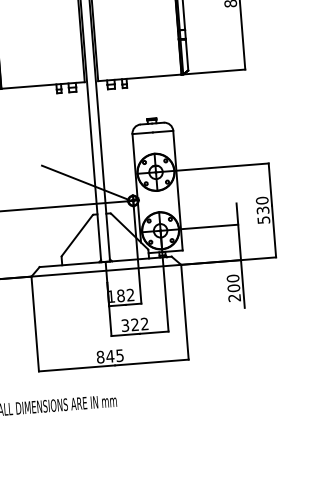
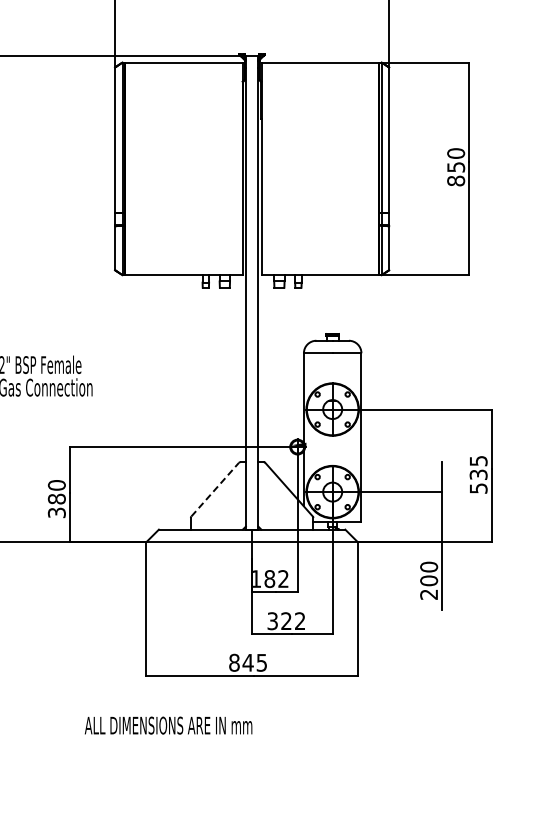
line: (85, 182) -> (232, 416), removed
text: (262, 200) -> (478, 460), 530 -> 535
line: (77, 235) -> (215, 489), solid -> dashed

